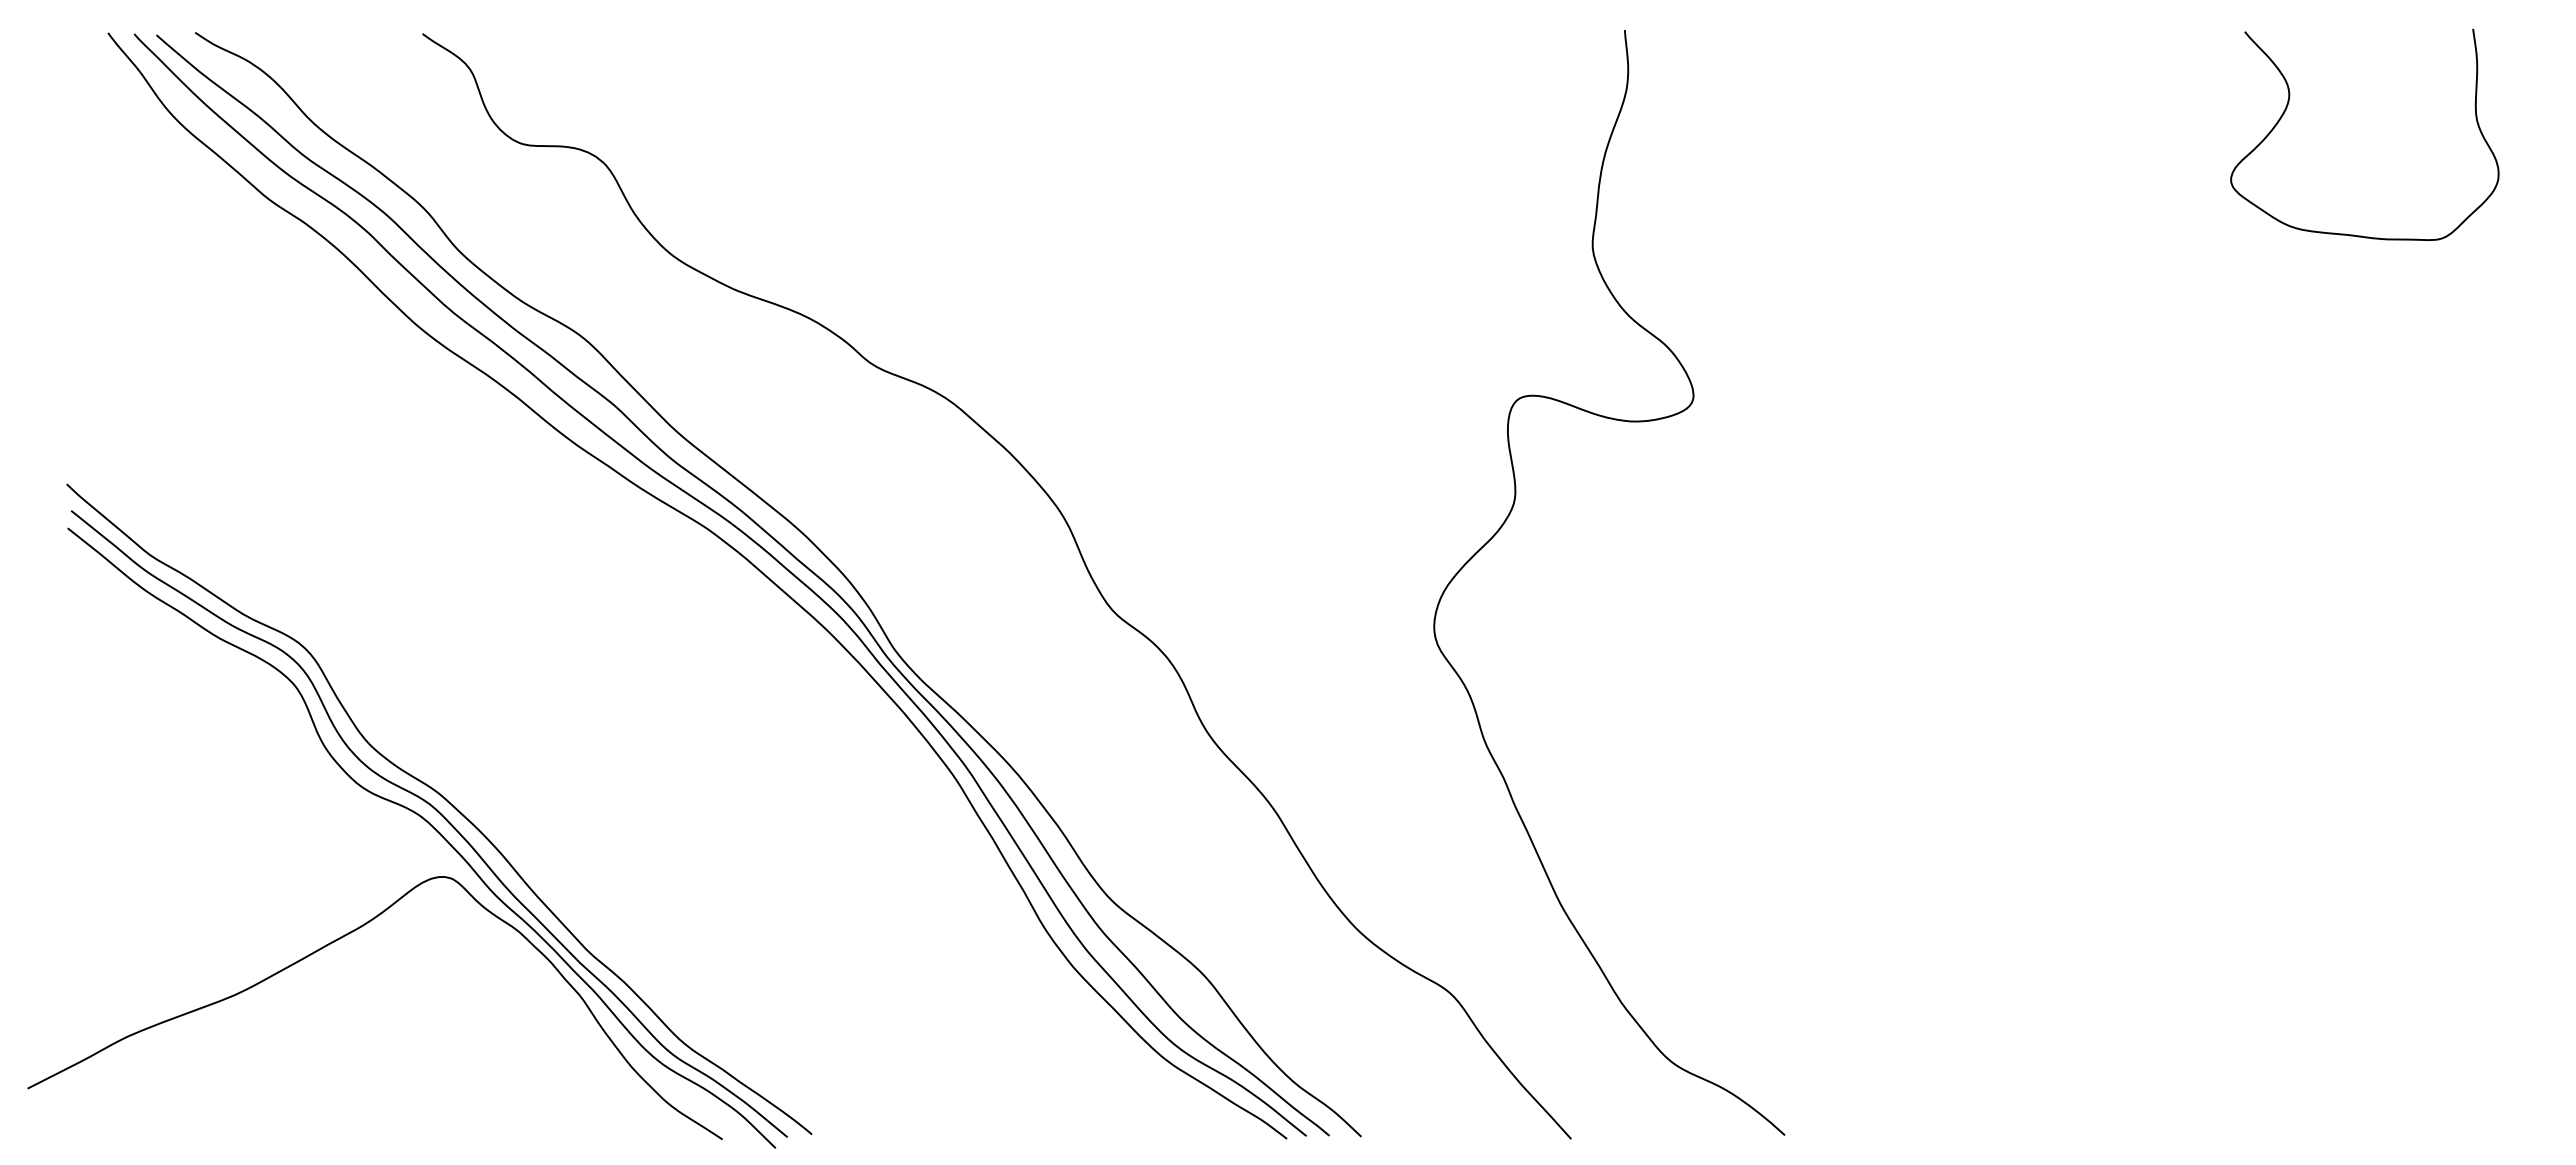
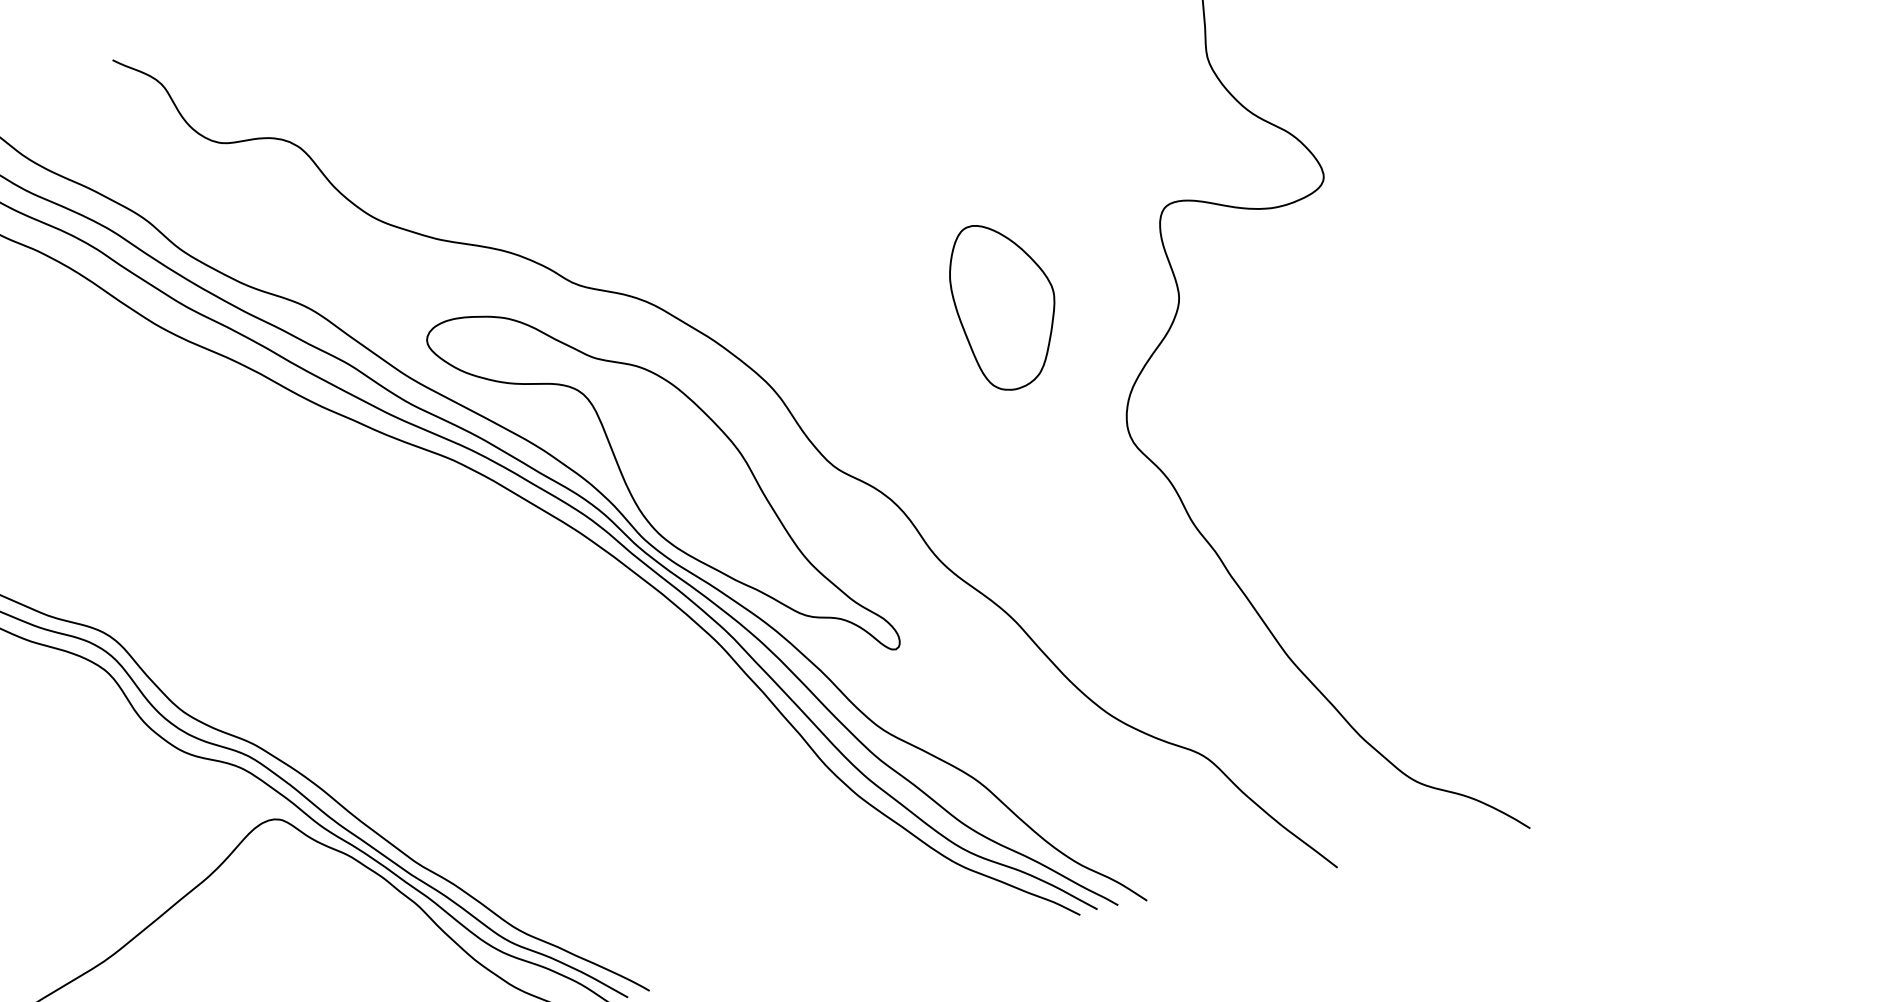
part: (1327, 472) -> (1005, 305), added
part: (925, 598) -> (662, 486), added

